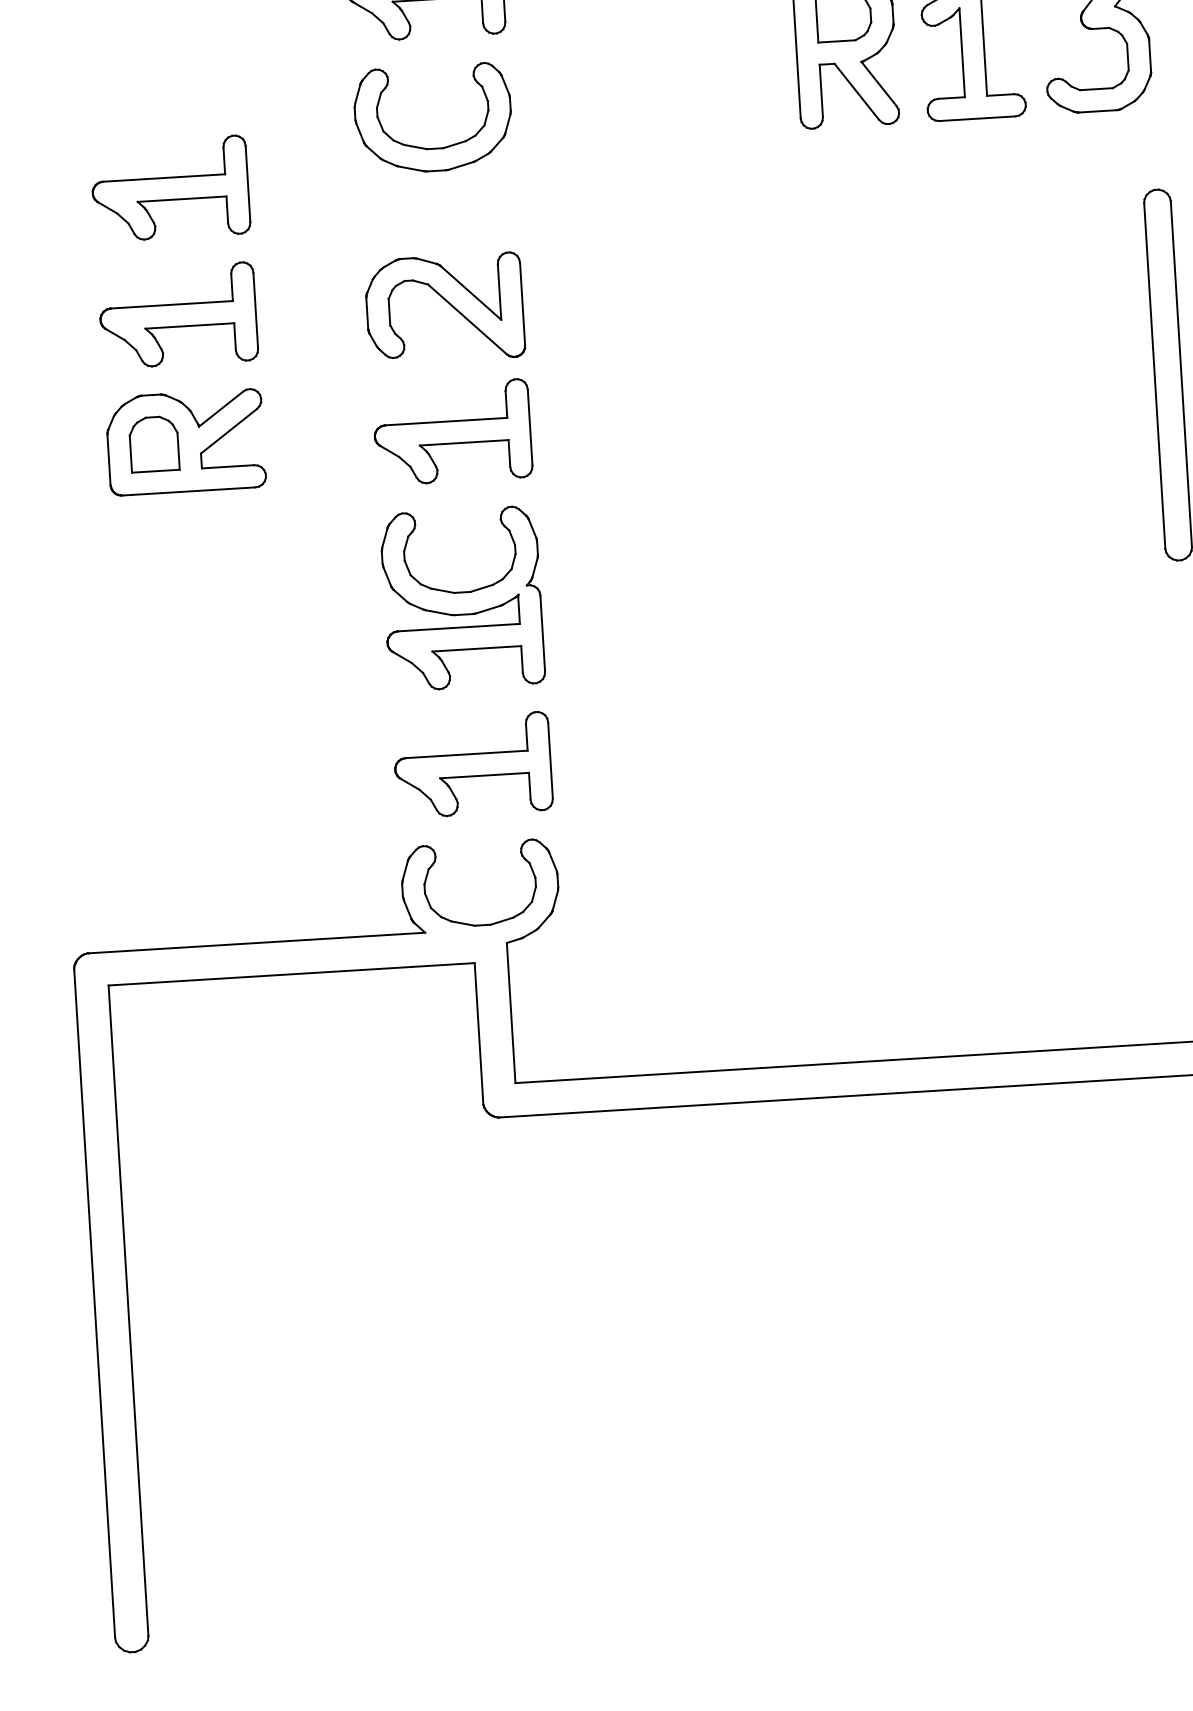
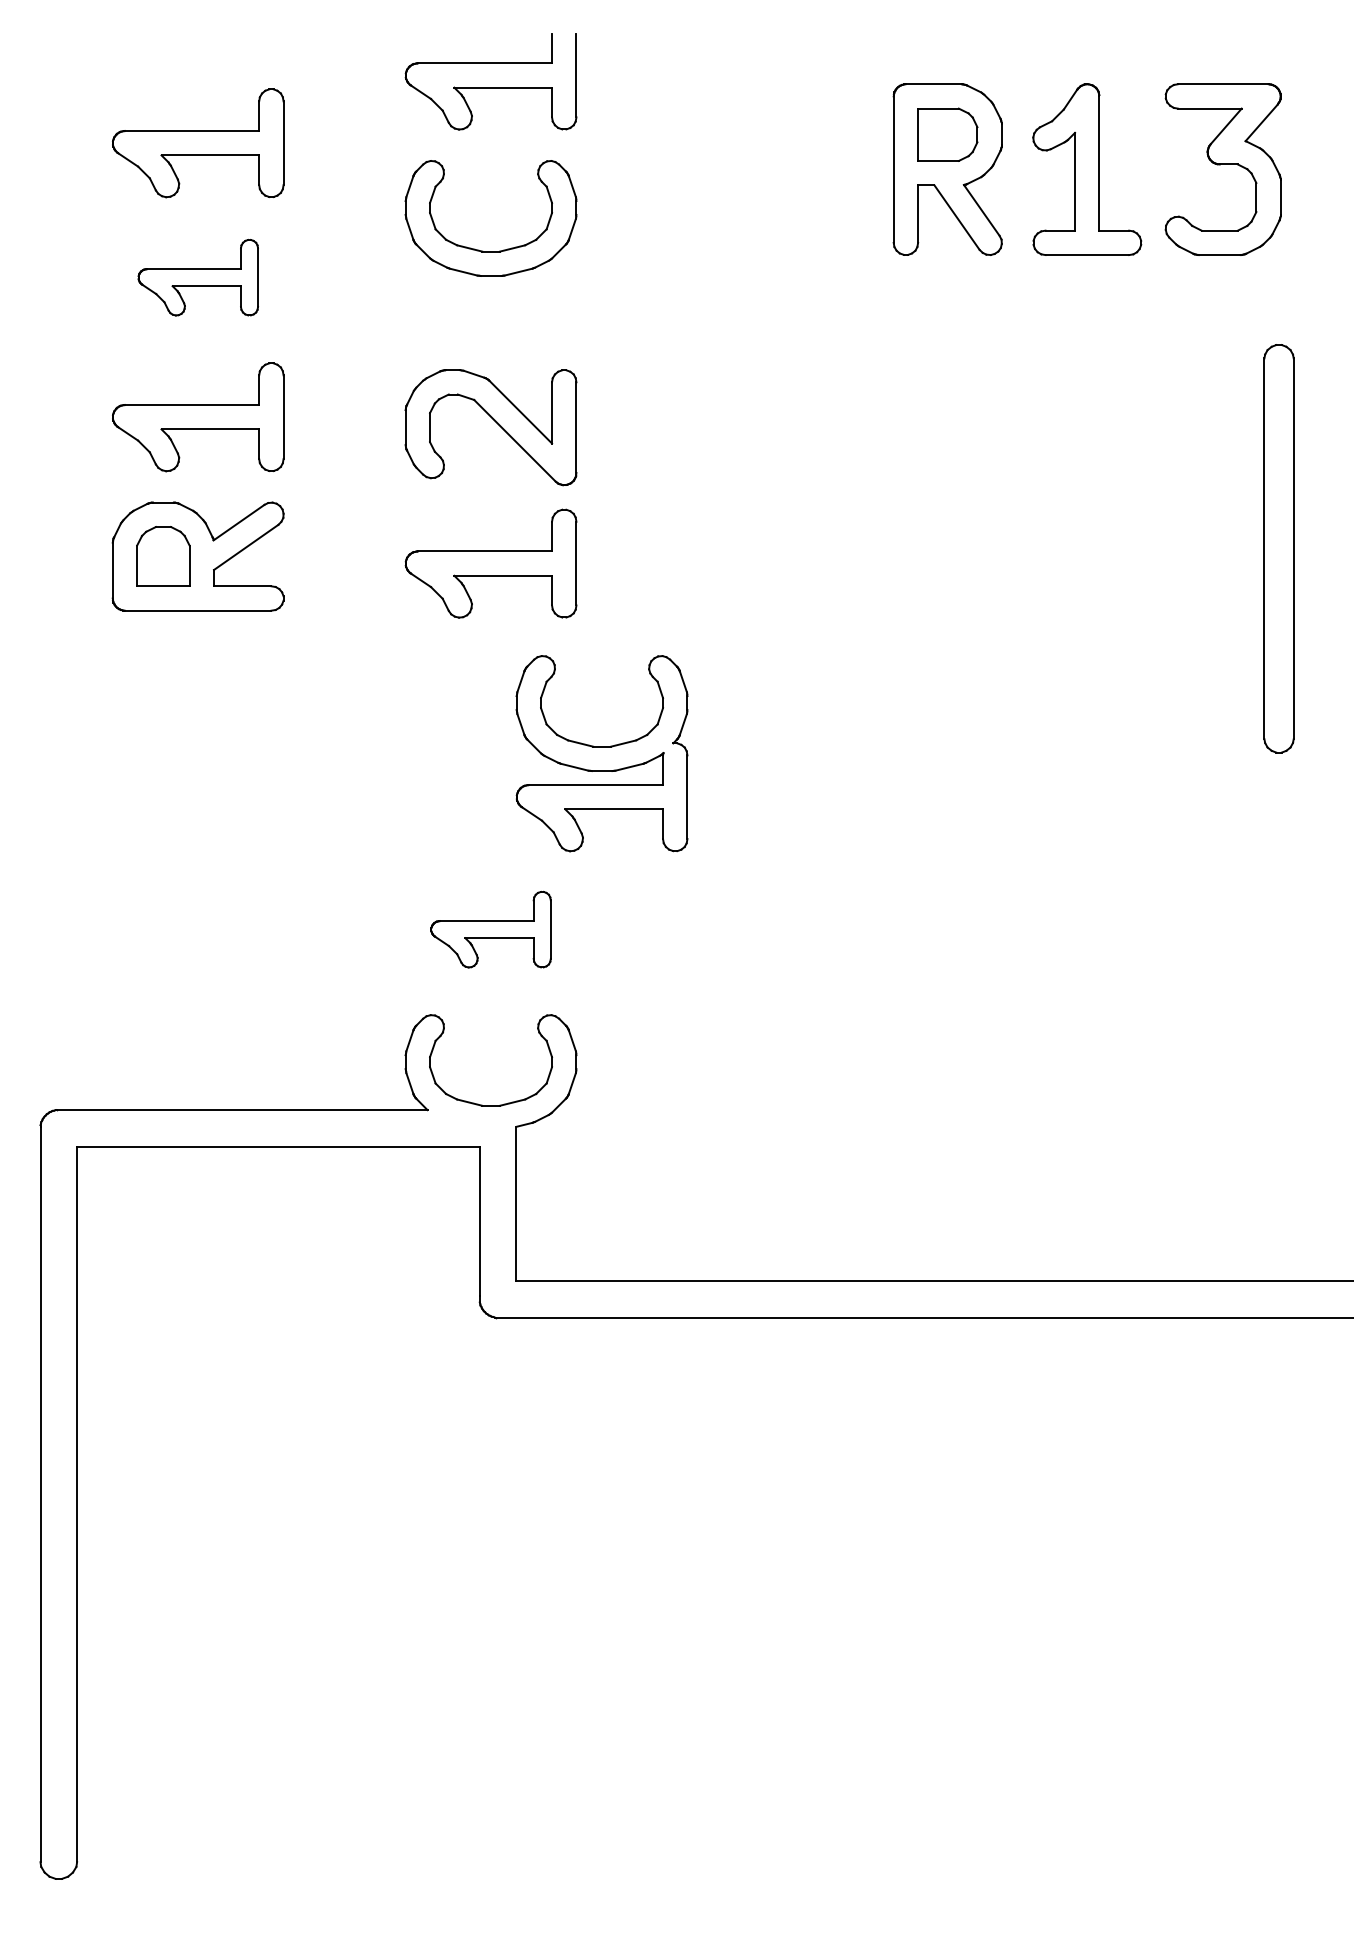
part: (163, 66) -> (198, 143), added
part: (170, 188) -> (198, 277), size x0.7
part: (462, 598) -> (601, 753), moved
part: (472, 765) -> (490, 929), size x0.7

